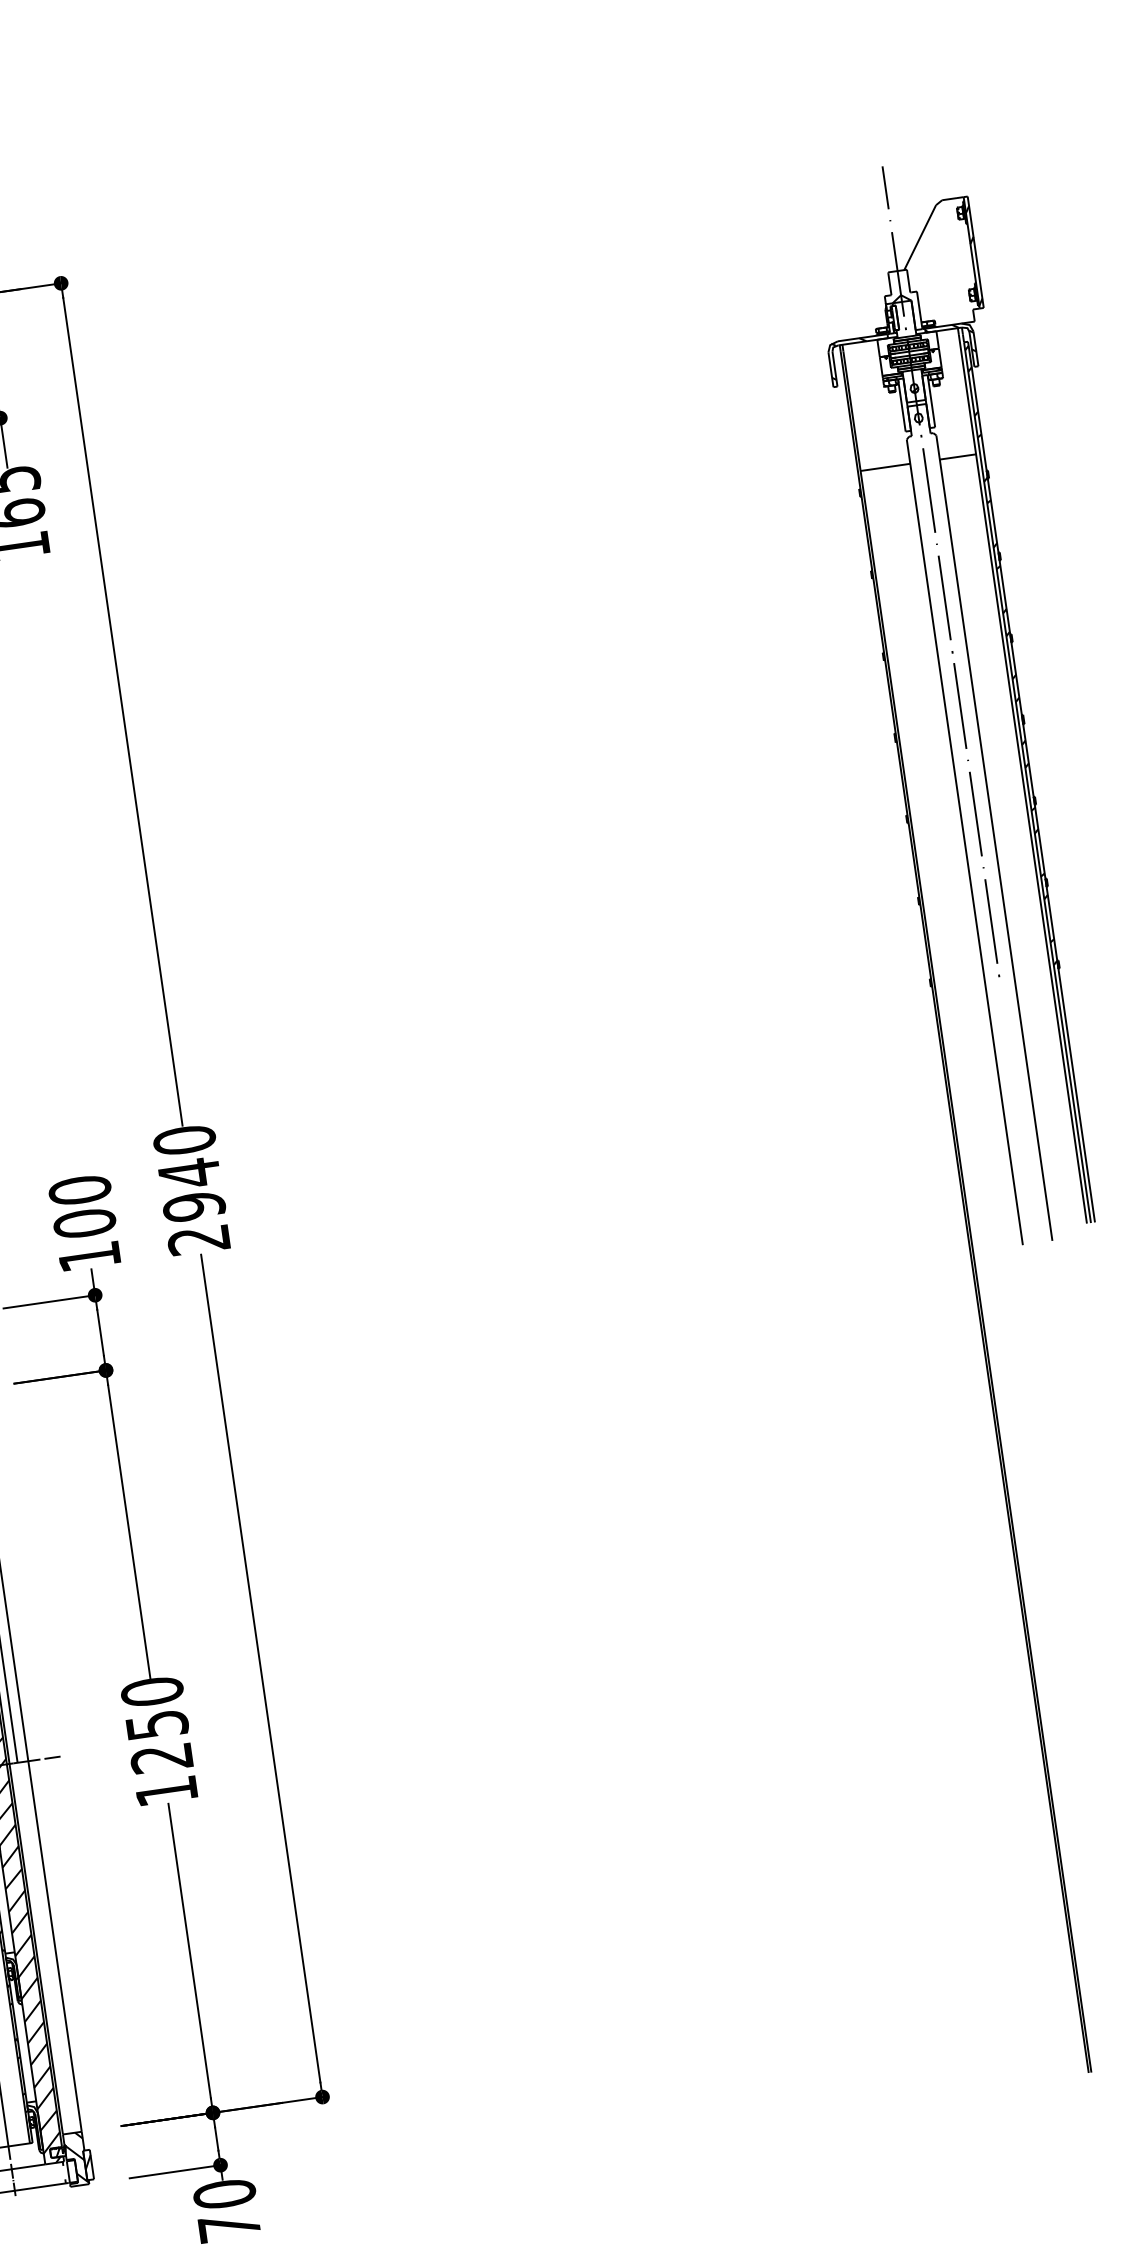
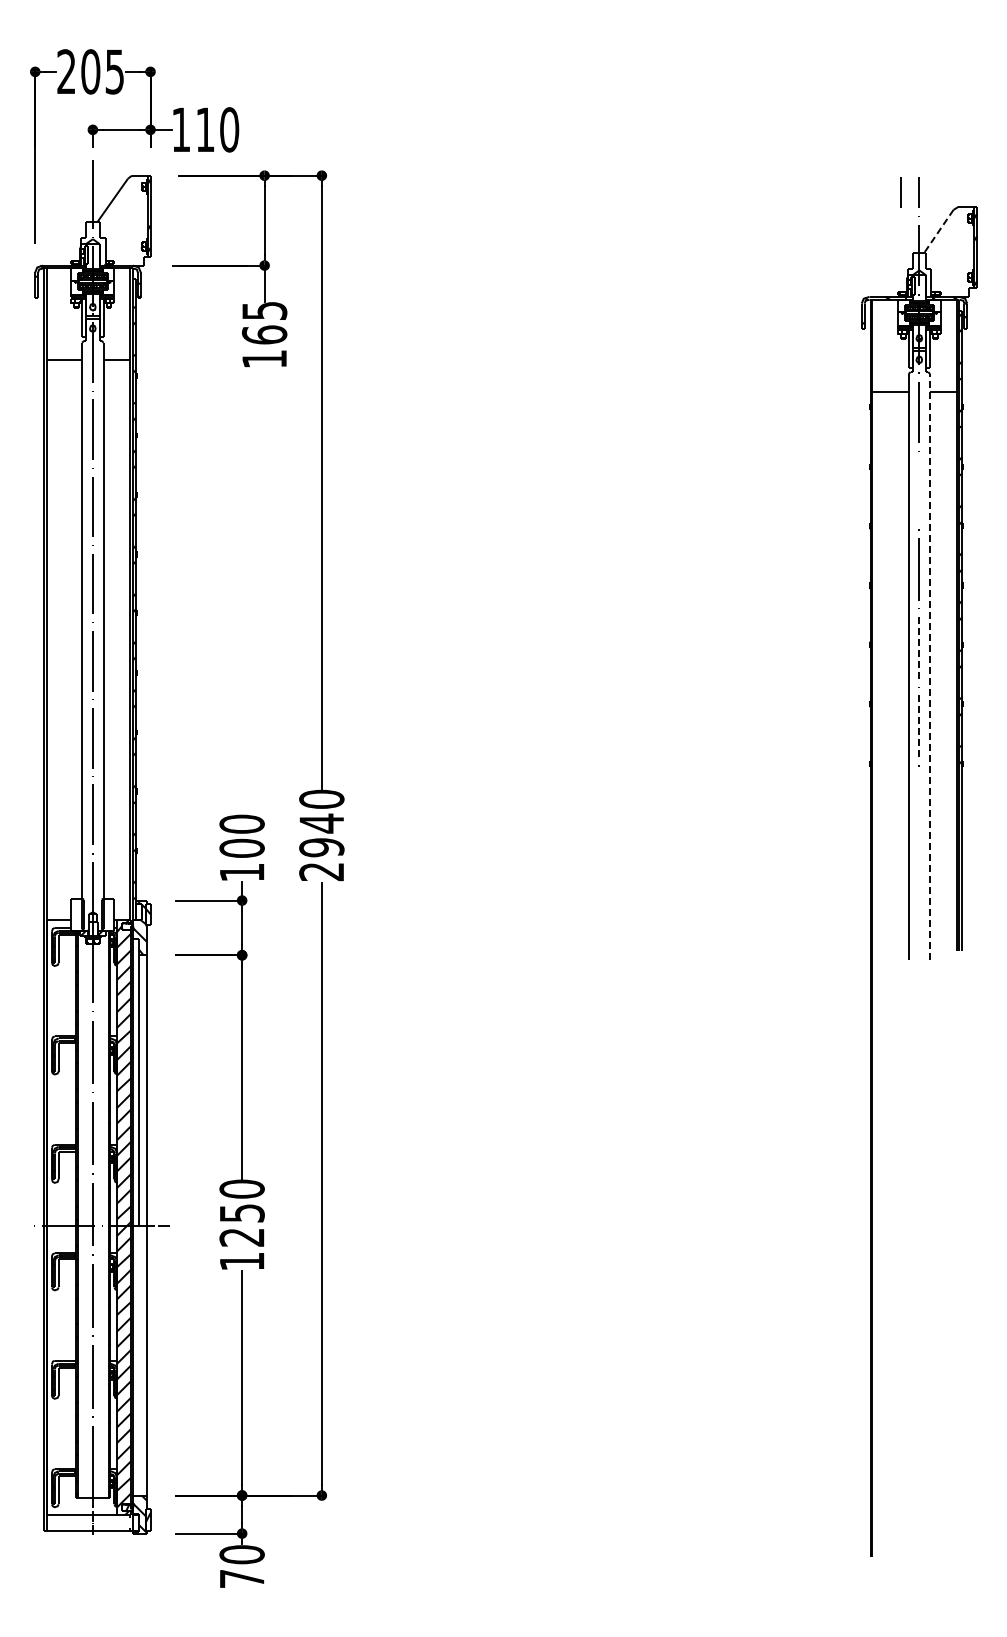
line: (859, 191) -> (900, 192), added
line: (919, 237) -> (938, 231), solid -> dashed
line: (943, 597) -> (918, 490), removed
line: (976, 814) -> (919, 648), solid -> dashed
line: (994, 837) -> (930, 666), solid -> dashed
line: (991, 921) -> (919, 726), solid -> dashed

